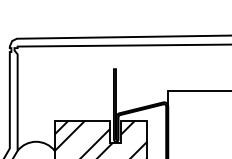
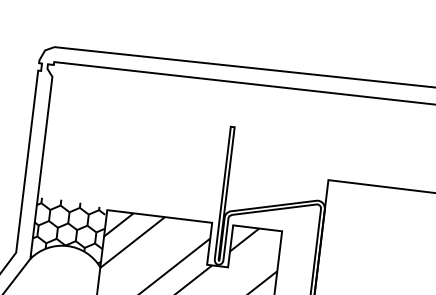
hatch: (35, 133) -> (68, 230), added

